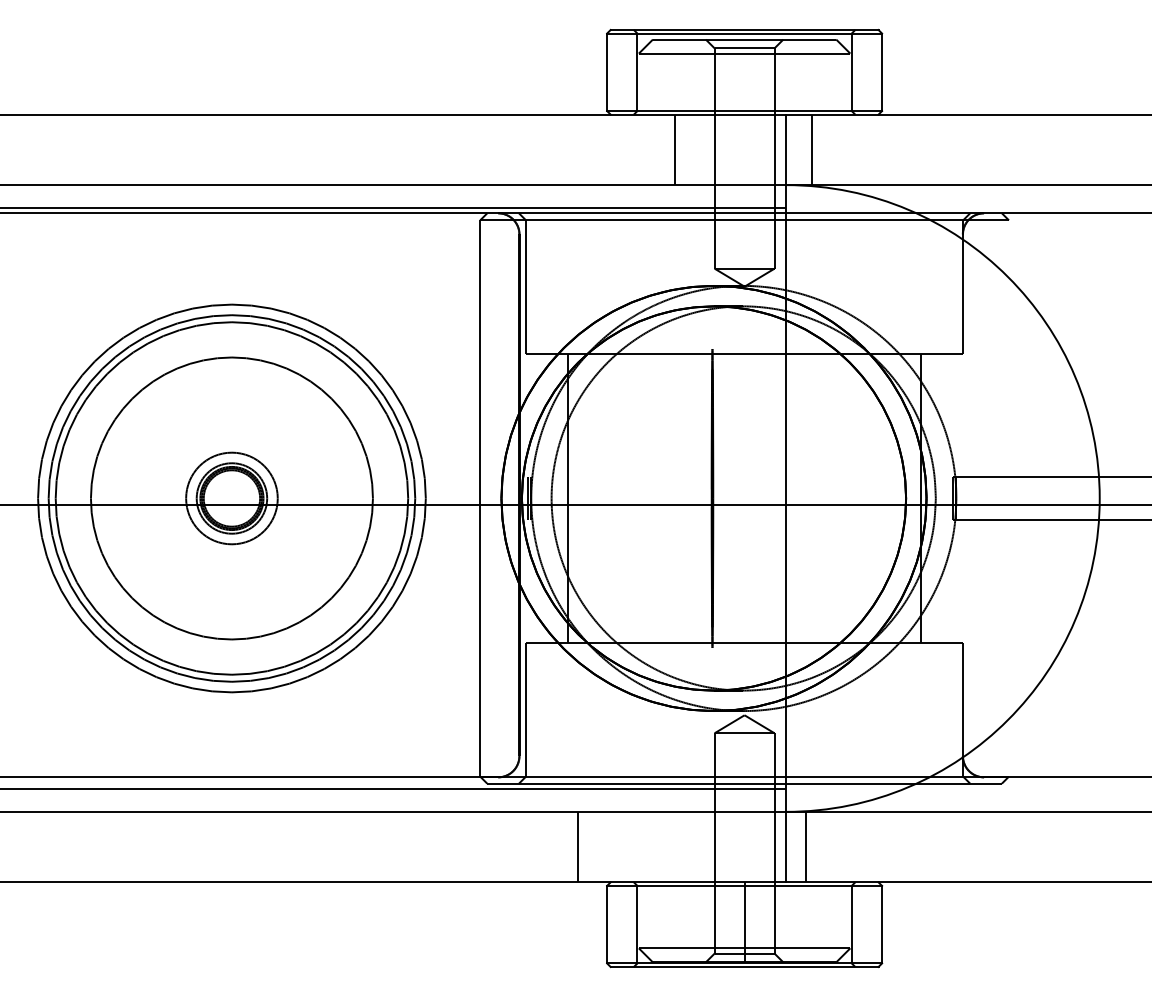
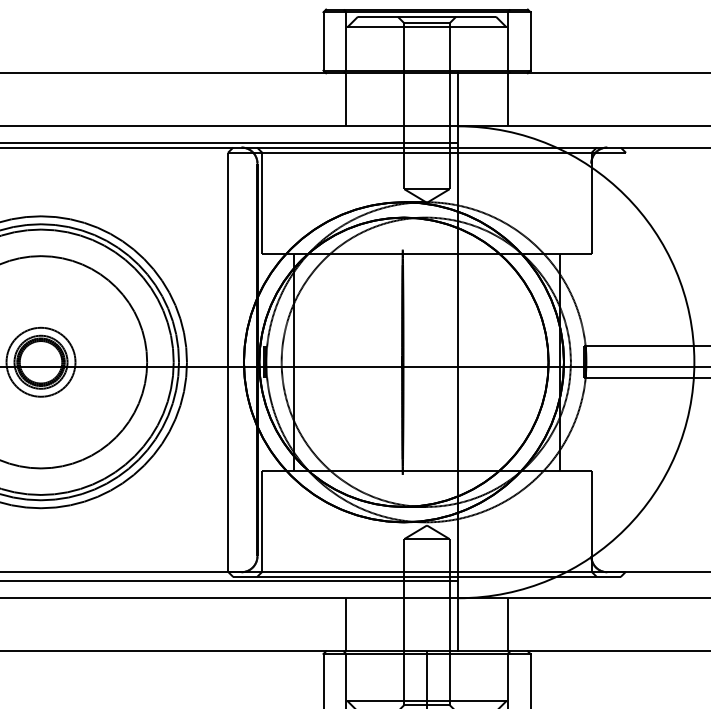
line: (675, 149) -> (346, 99), moved
line: (811, 149) -> (507, 99), moved
line: (578, 846) -> (346, 624), moved
line: (805, 846) -> (507, 624), moved

